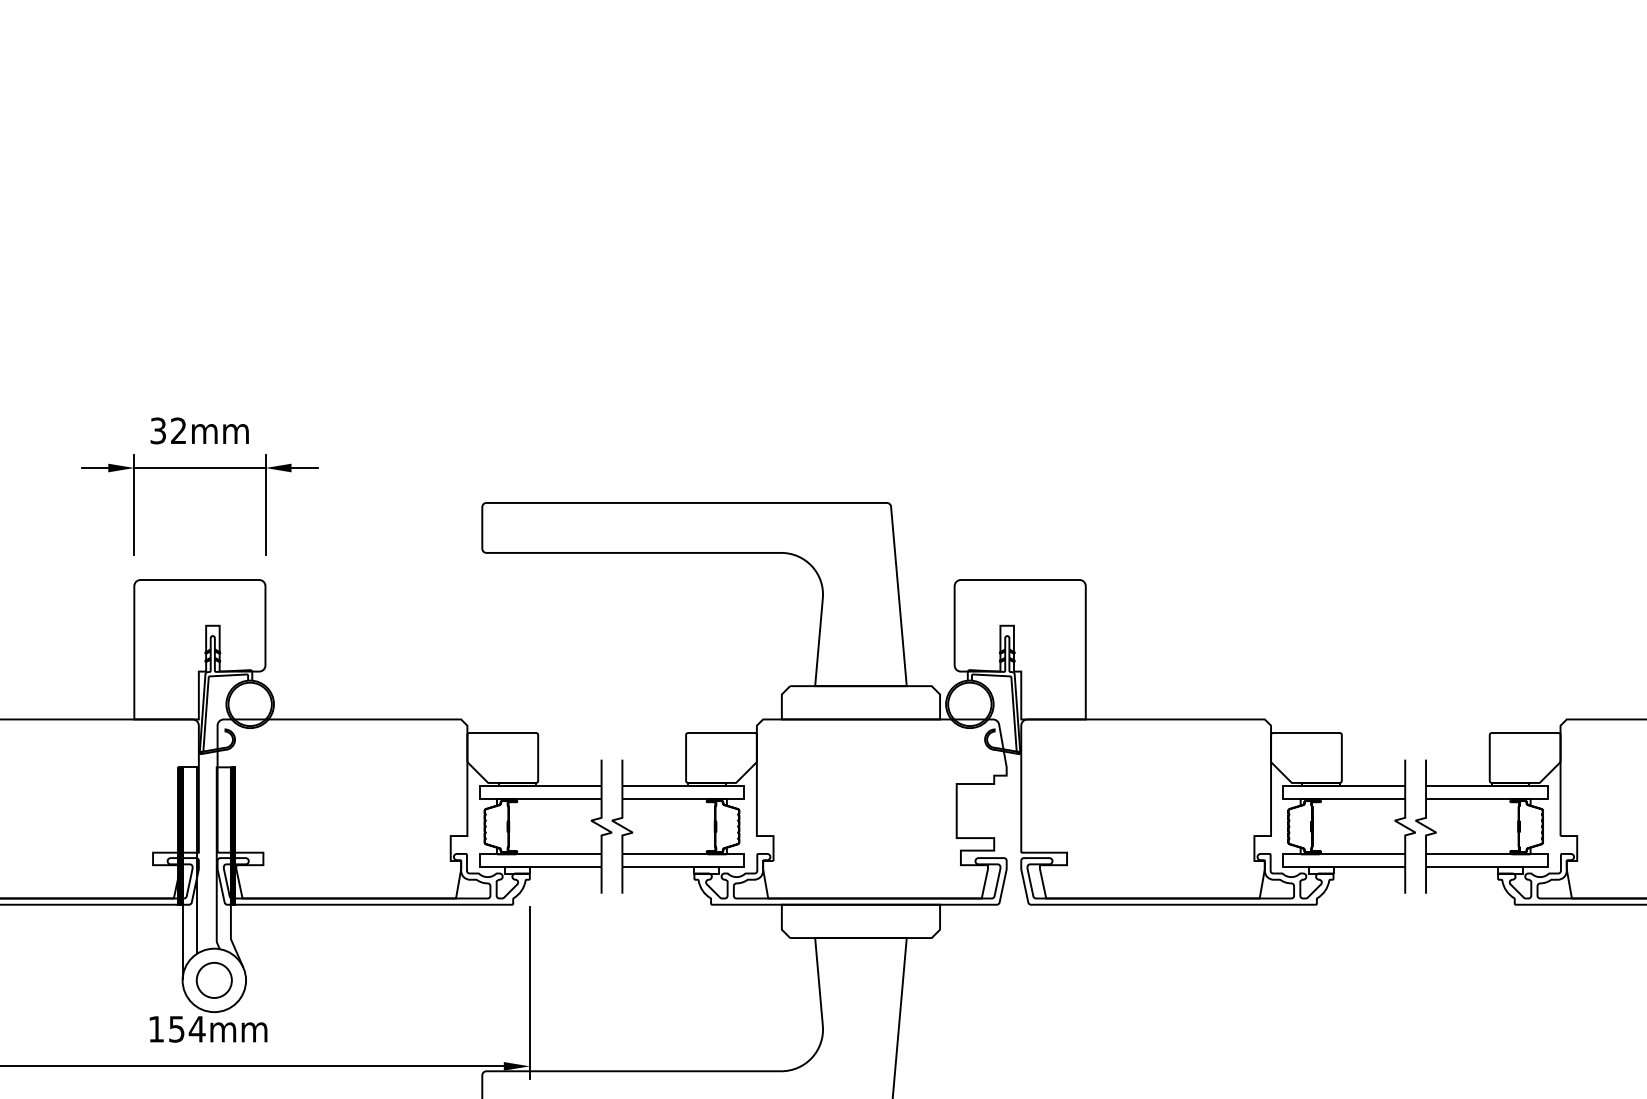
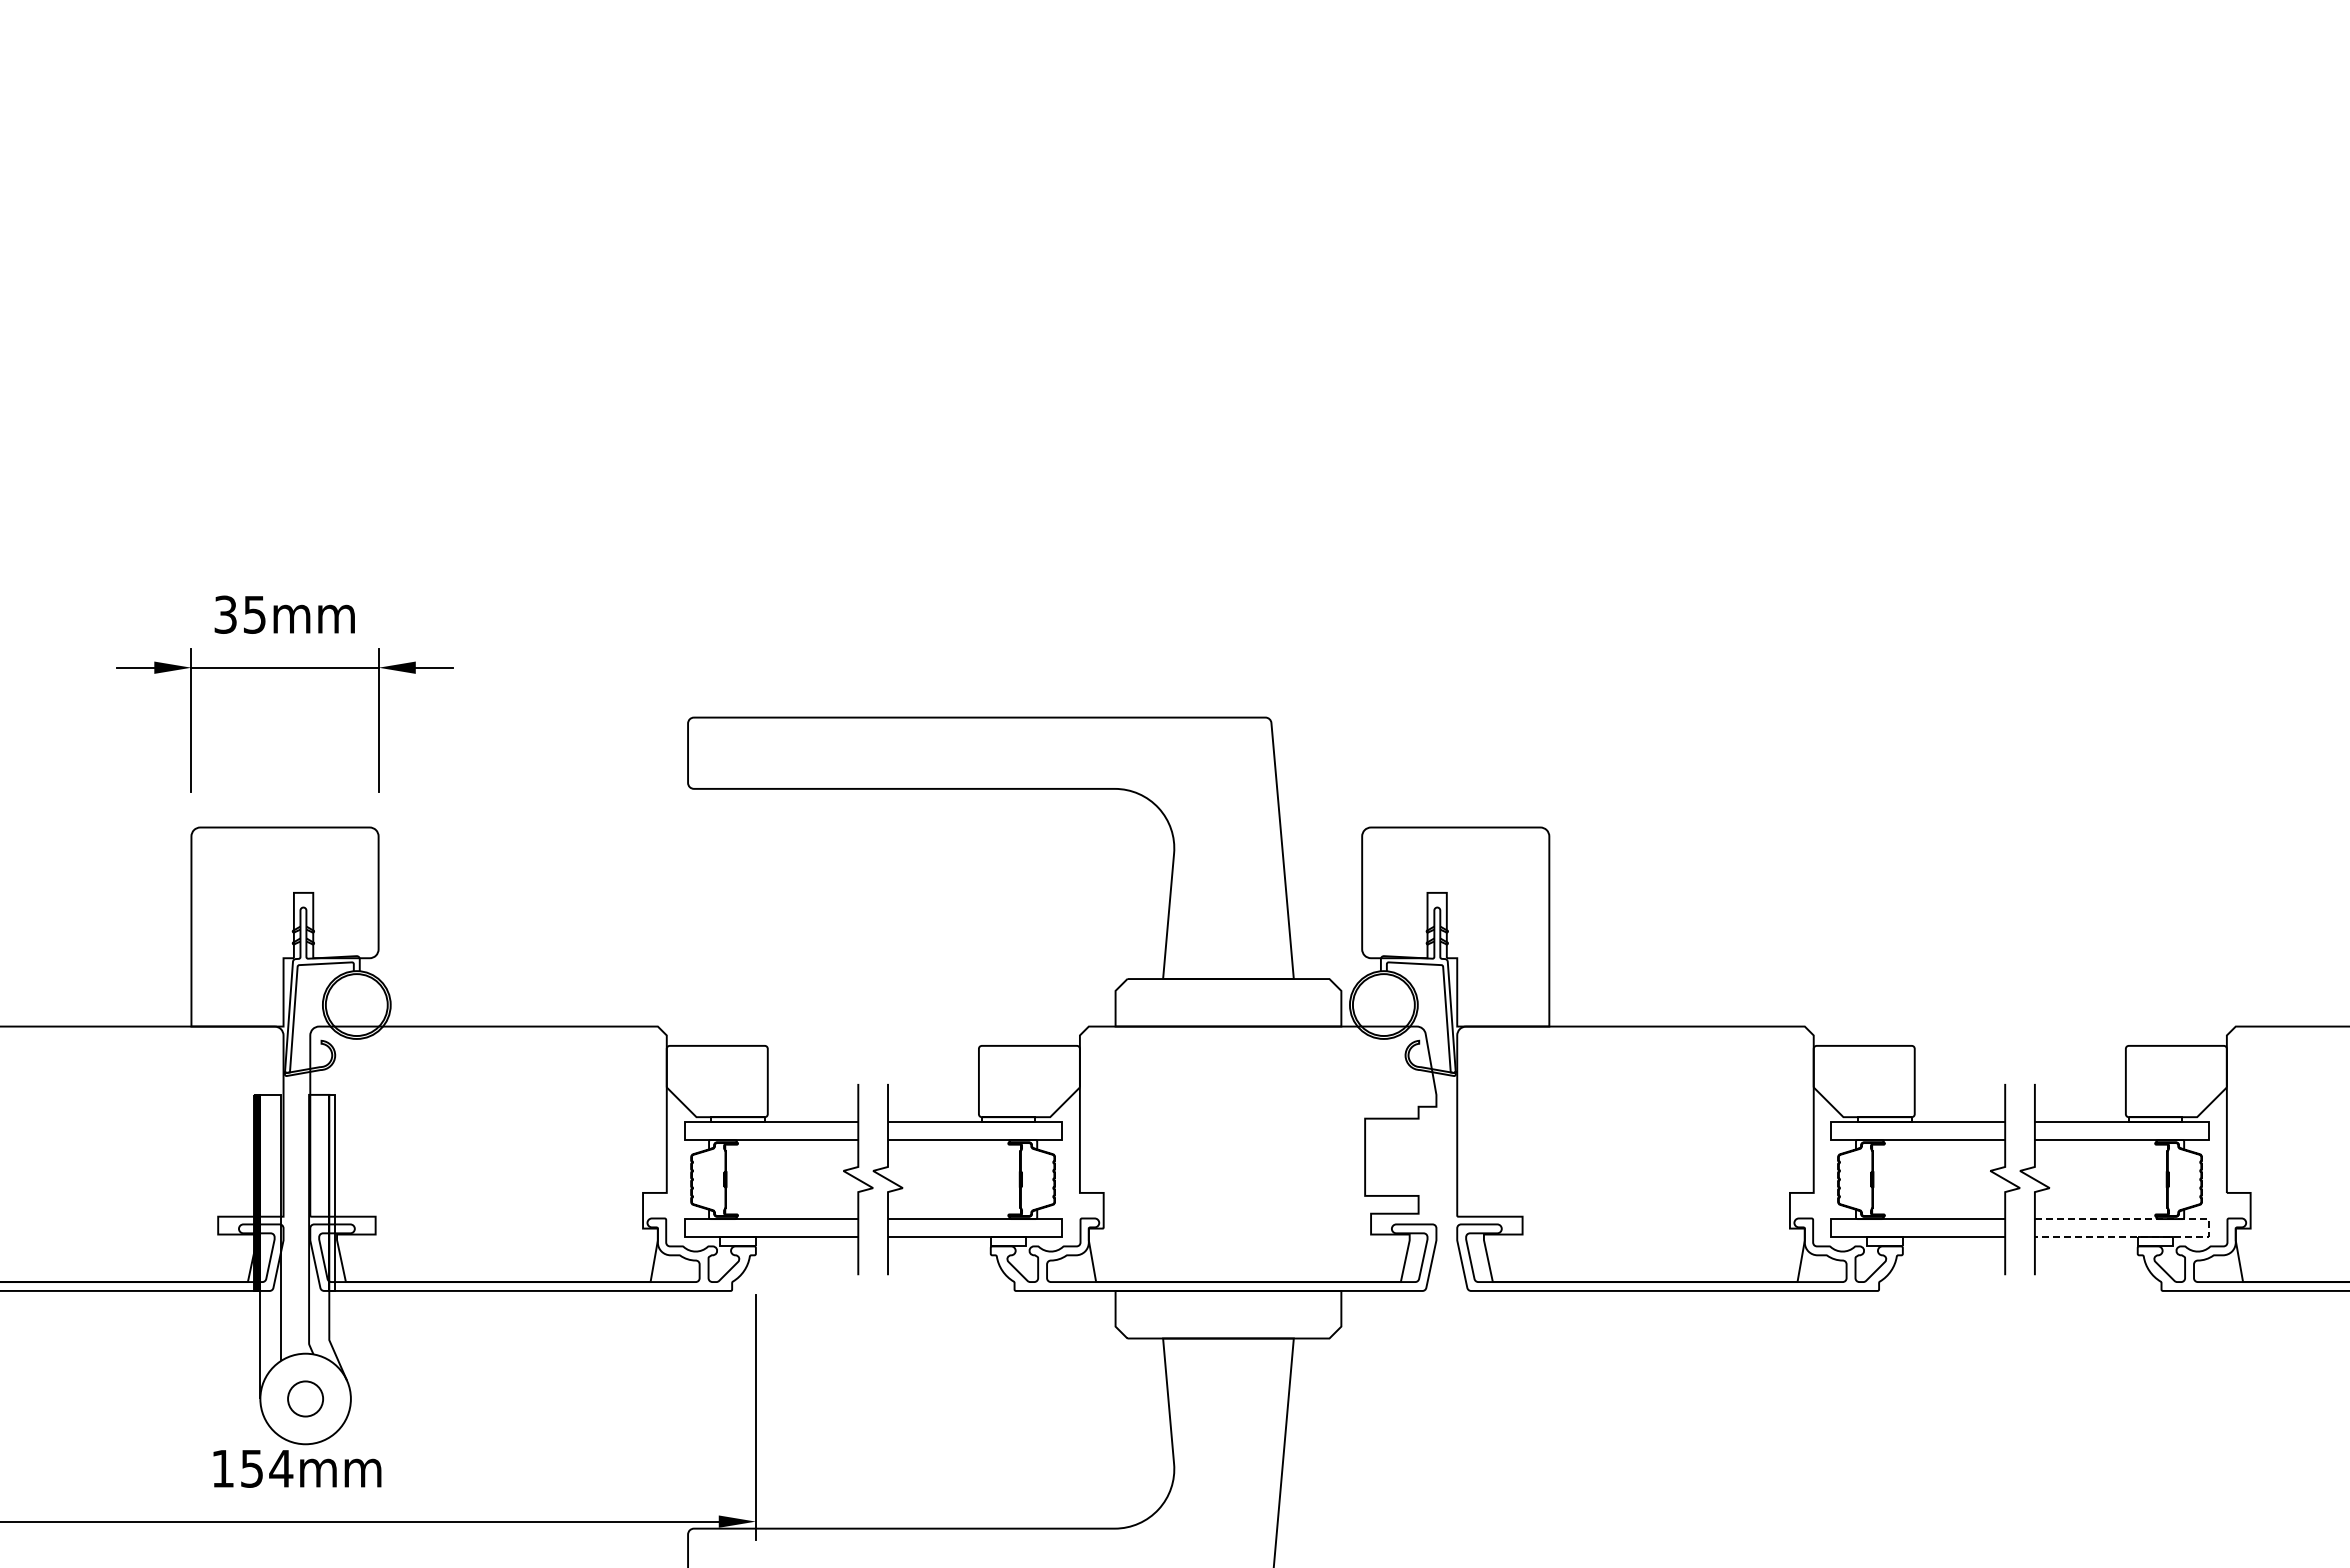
text: (178, 430) -> (254, 614), 32mm -> 35mm
hatch: (233, 835) -> (332, 1192), removed
line: (1547, 860) -> (2208, 1228), solid -> dashed
circle: (214, 980) -> (305, 1398), size x0.7

